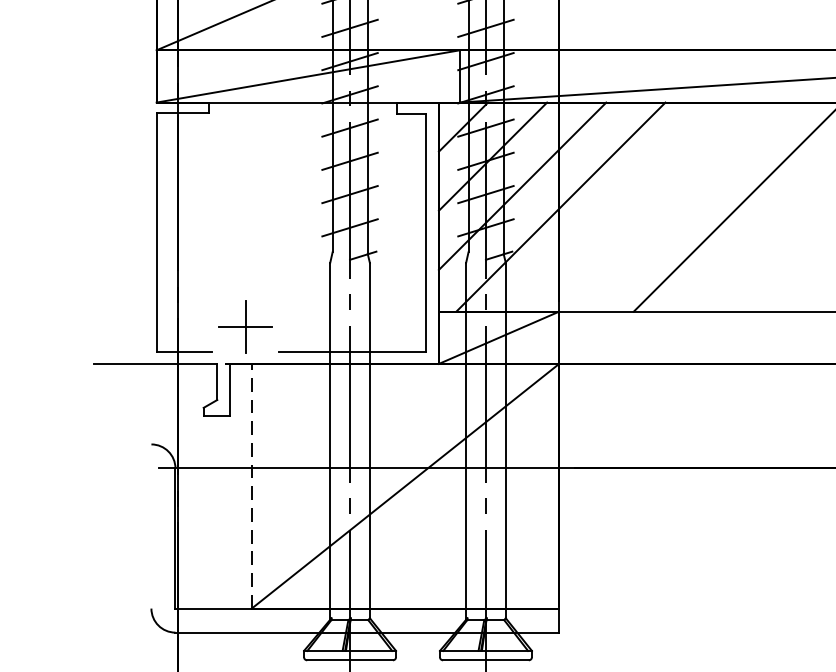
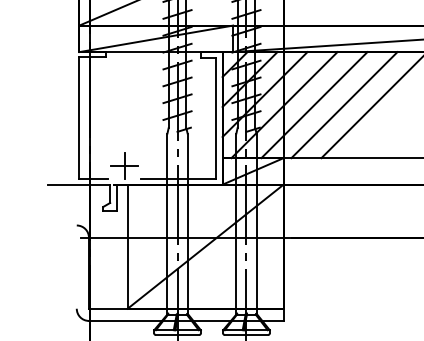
line: (620, 207) -> (314, 105), added
line: (679, 207) -> (344, 105), added
line: (251, 485) -> (127, 246), dashed -> solid

